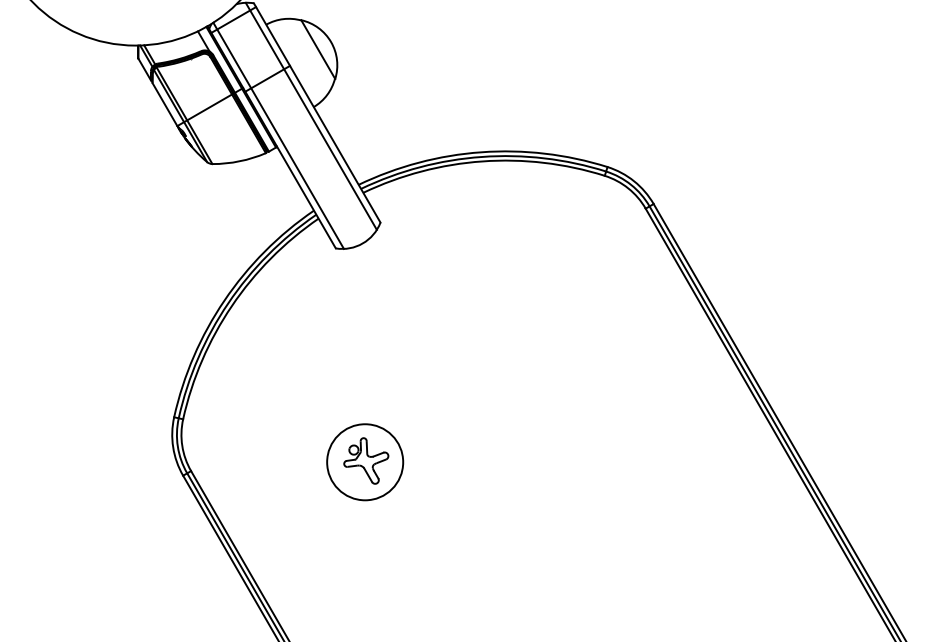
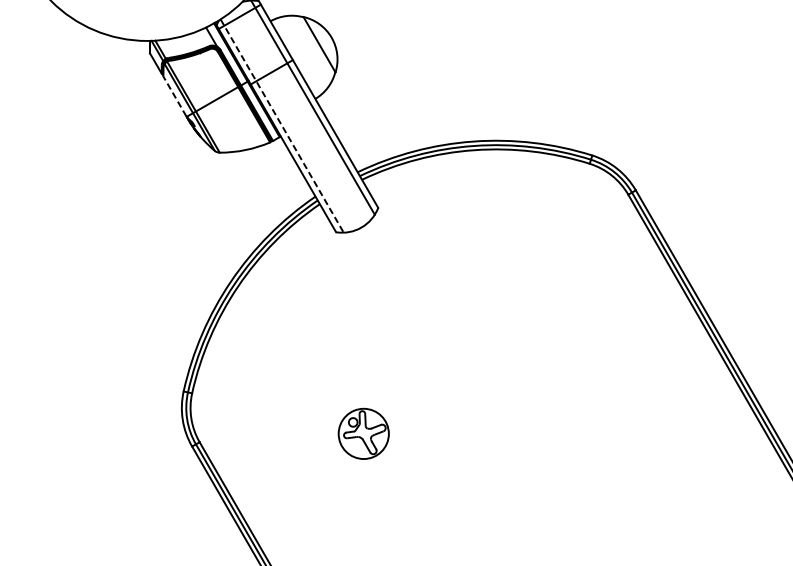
line: (164, 103) -> (174, 95), solid -> dashed
line: (278, 135) -> (282, 125), solid -> dashed
circle: (365, 462) -> (364, 434), size x0.7

